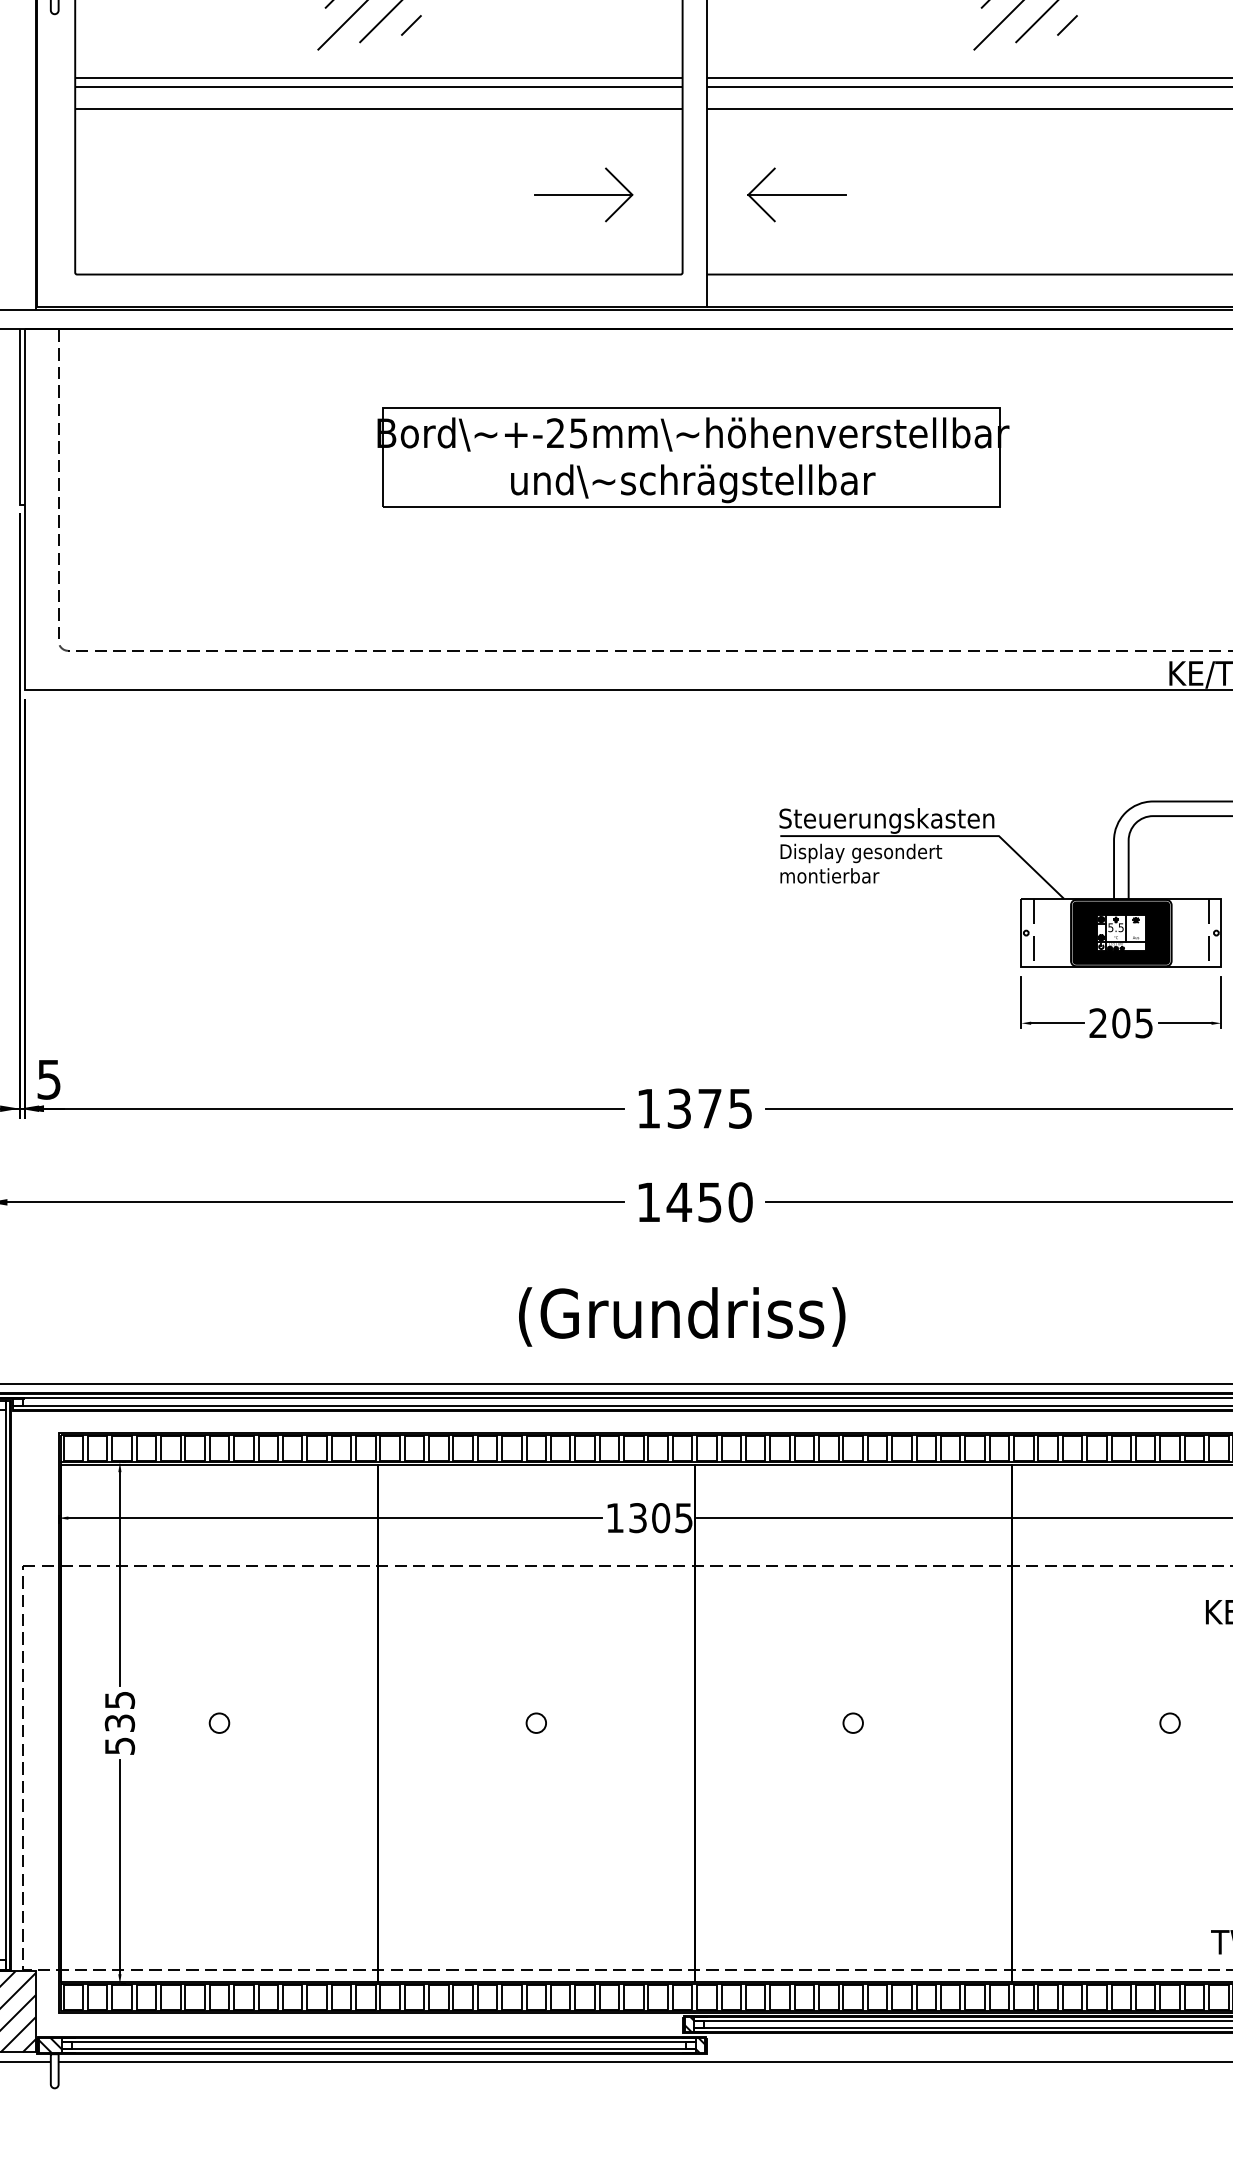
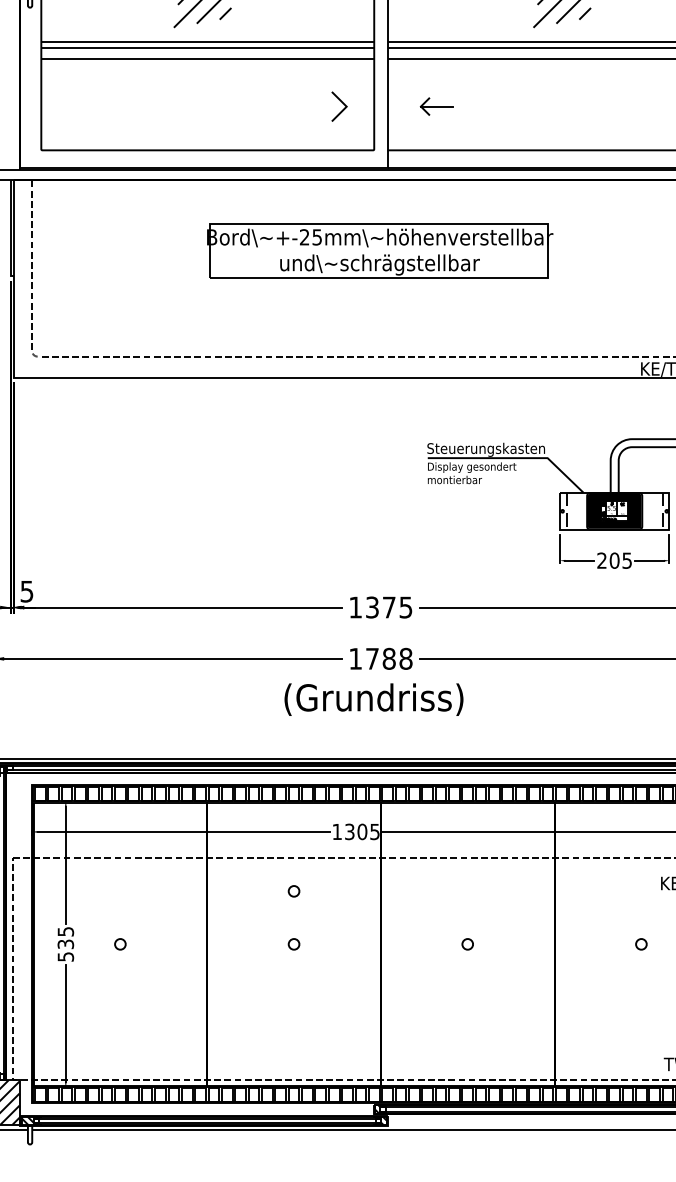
line: (582, 194) -> (319, 106), removed
part: (796, 194) -> (436, 106), size x0.6
text: (708, 1201) -> (388, 658), 1450 -> 1788
text: (681, 1316) -> (373, 699), moved
circle: (535, 1626) -> (293, 891), added

